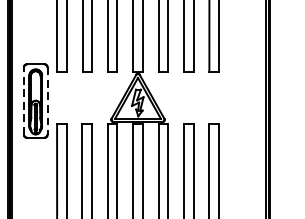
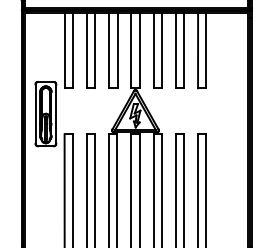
line: (23, 101) -> (35, 114), dashed -> solid
line: (47, 101) -> (56, 114), dashed -> solid

